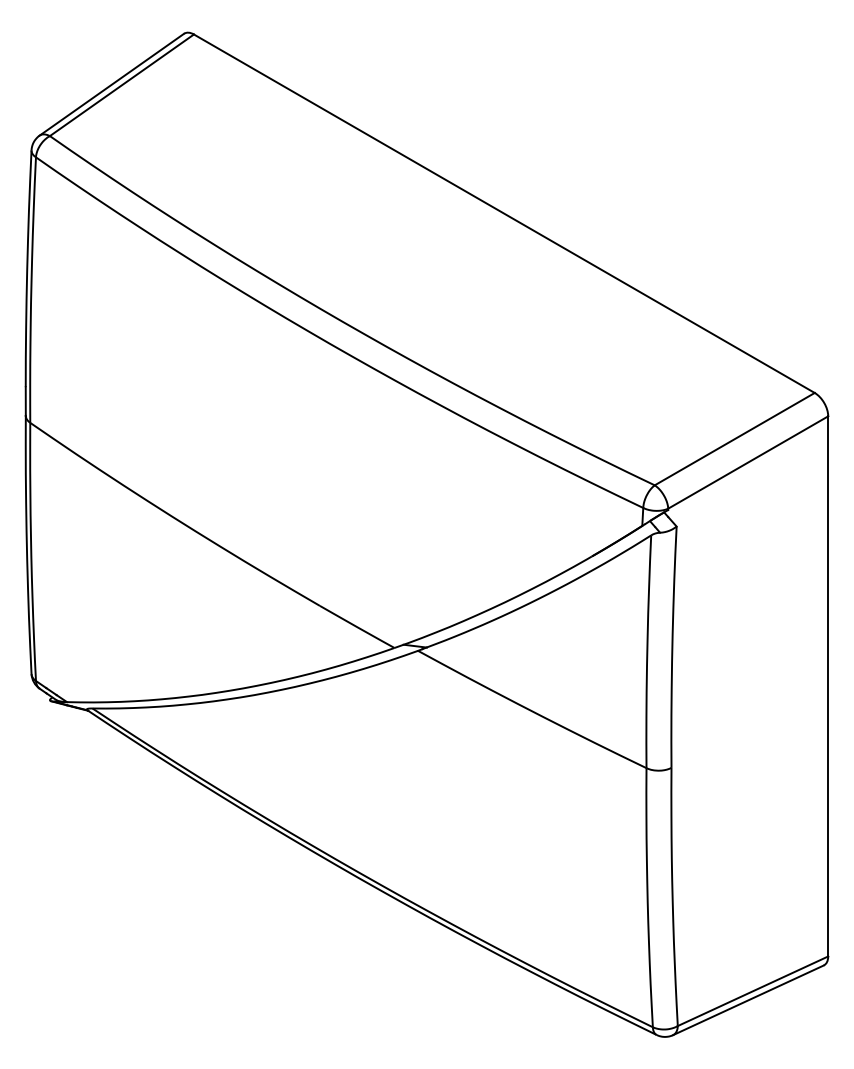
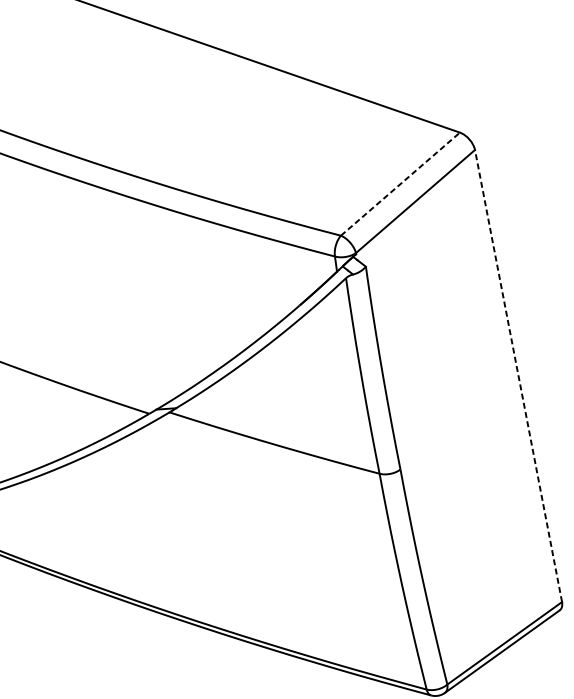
line: (735, 438) -> (400, 183), solid -> dashed
line: (828, 685) -> (518, 375), solid -> dashed

